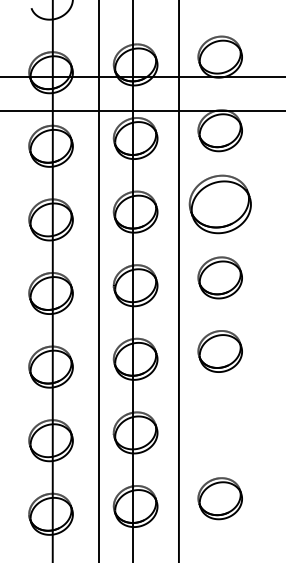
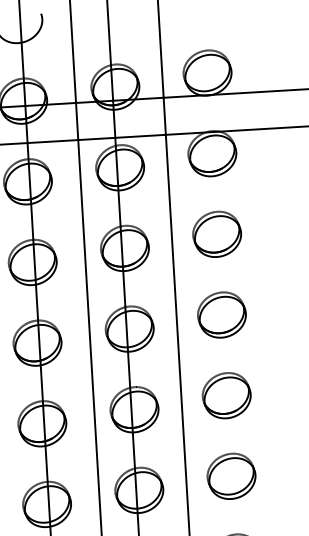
part: (219, 203) -> (216, 233), size x0.71
part: (219, 424) -> (230, 475), added

